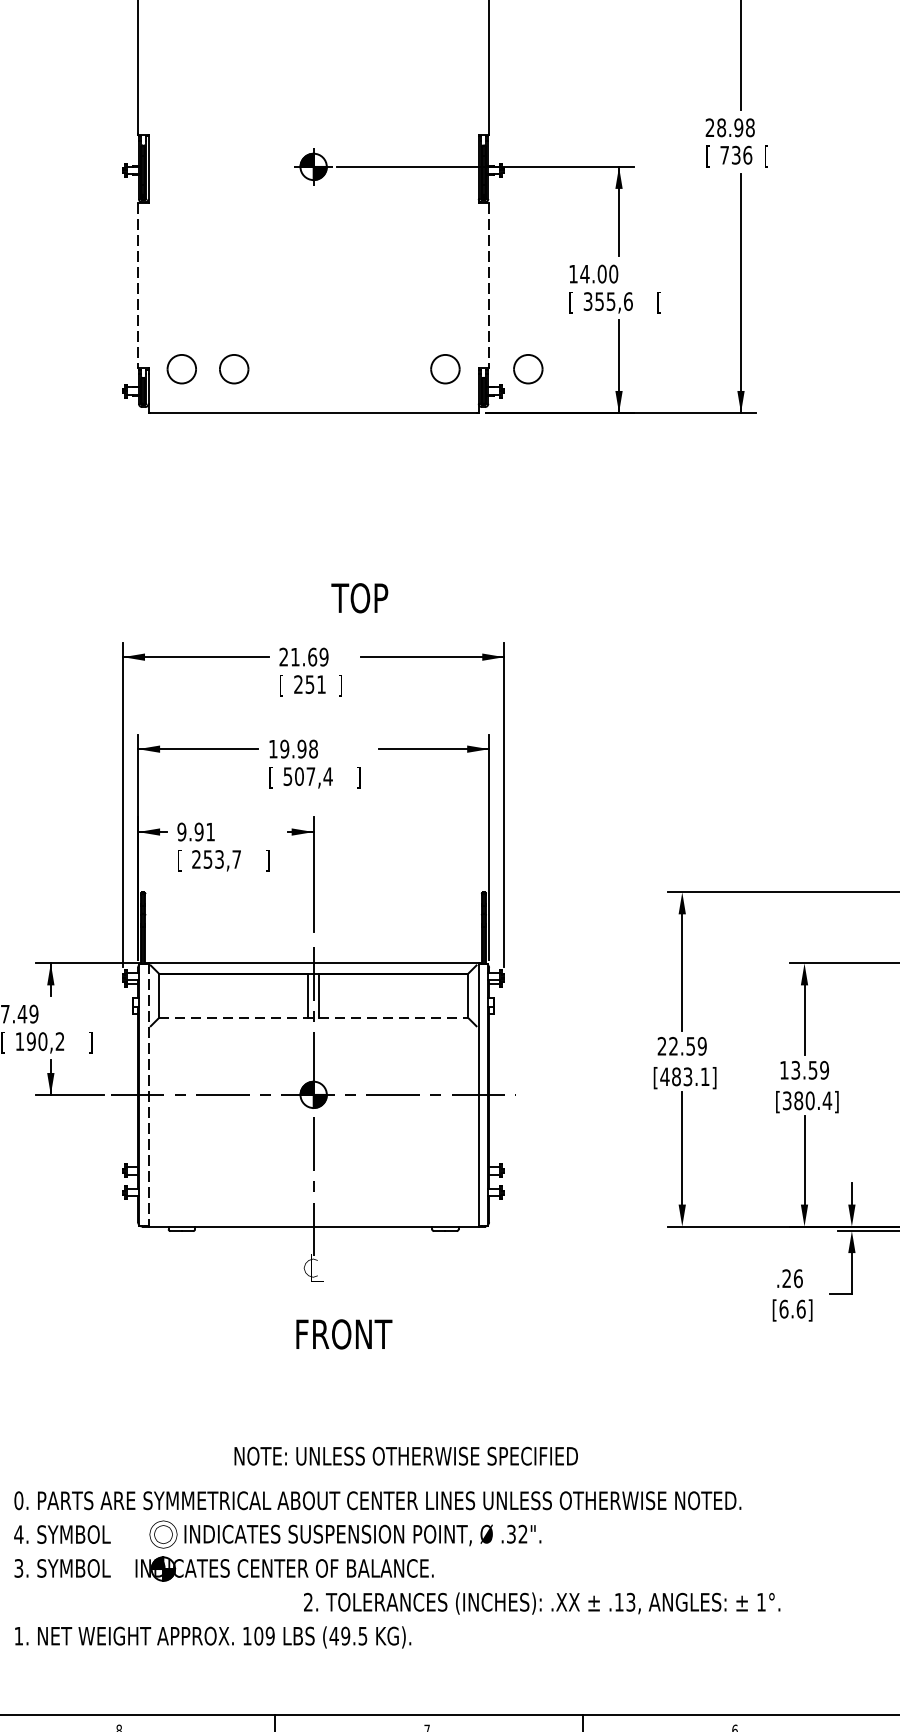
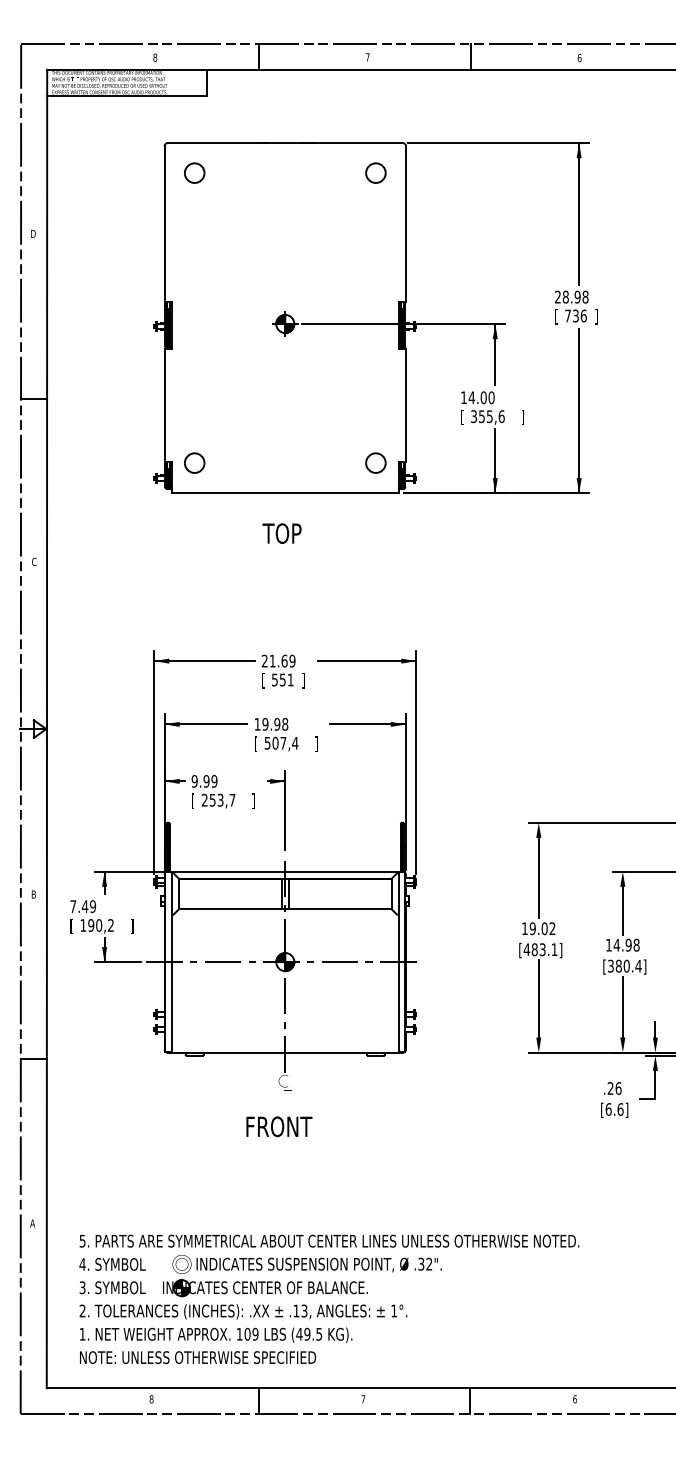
text: (766, 155) -> (596, 316), [ -> ]
line: (137, 285) -> (164, 405), dashed -> solid
line: (488, 285) -> (405, 405), dashed -> solid
text: (658, 302) -> (522, 417), [ -> ]
part: (233, 368) -> (230, 462), removed
part: (527, 368) -> (432, 462), removed
text: (359, 598) -> (281, 533), moved
text: (297, 683) -> (274, 679), 251 -> 551
text: (210, 832) -> (214, 781), 9.91 -> 9.99
line: (313, 1018) -> (285, 909), dashed -> solid
text: (681, 1045) -> (538, 928), 22.59 -> 19.02
text: (809, 1069) -> (626, 944), 13.59 -> 14.98
line: (148, 1095) -> (171, 962), dashed -> solid
text: (344, 1333) -> (279, 1126), moved
text: (406, 1456) -> (198, 1357), moved
text: (18, 1499) -> (82, 1240), 0. -> 5.
text: (542, 1602) -> (243, 1311), moved

